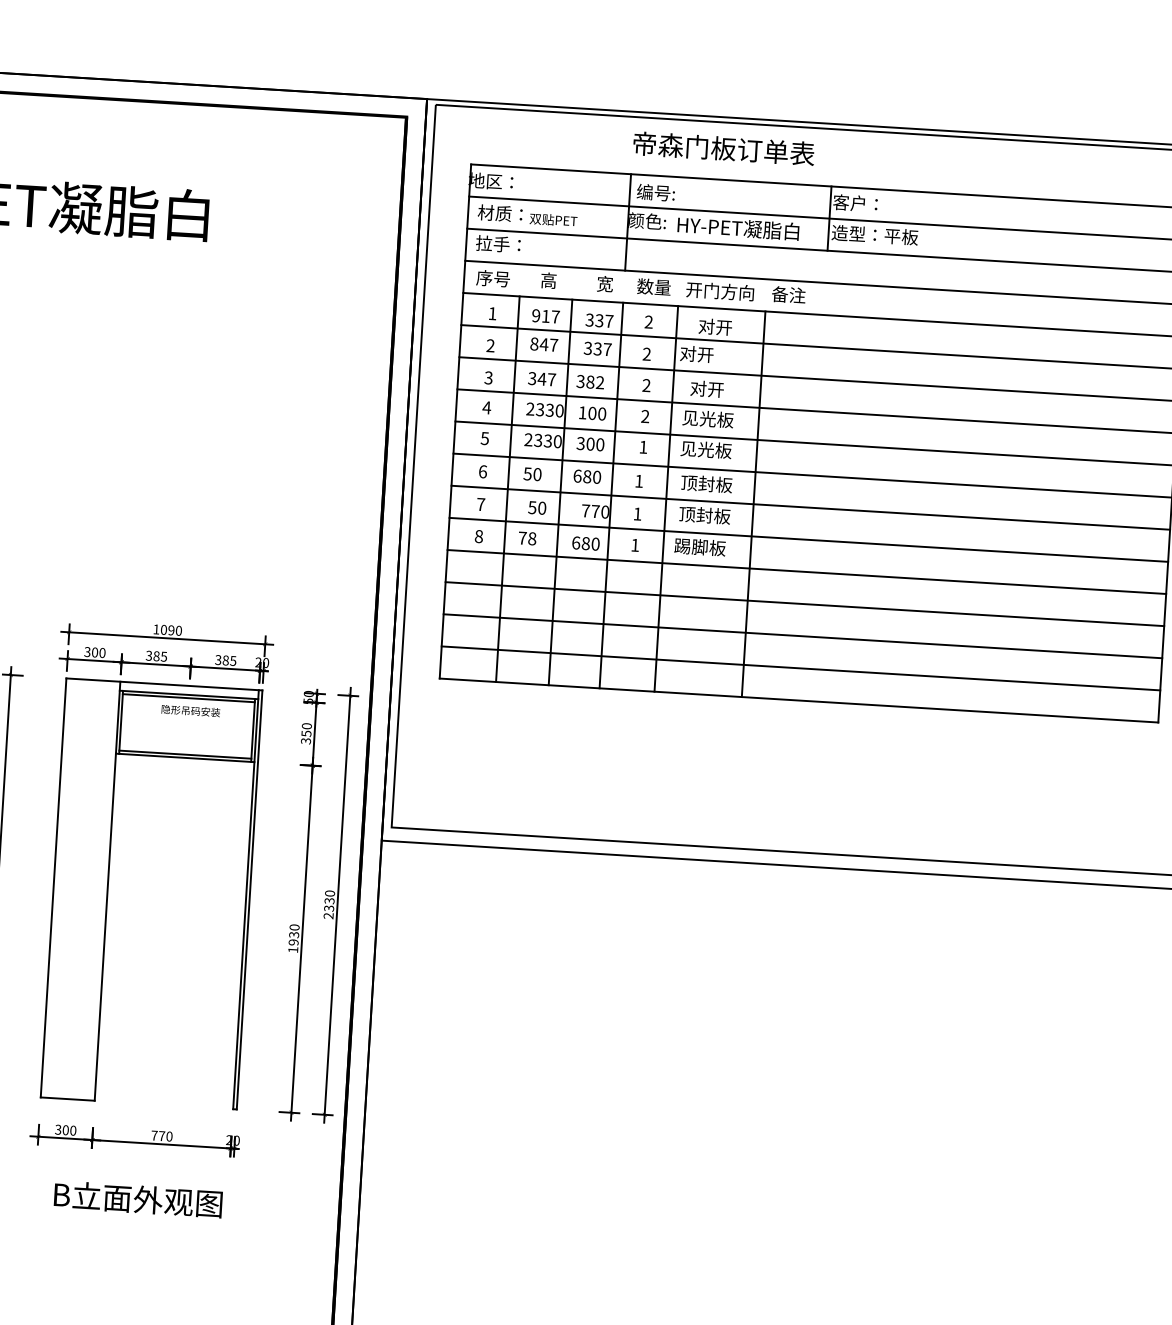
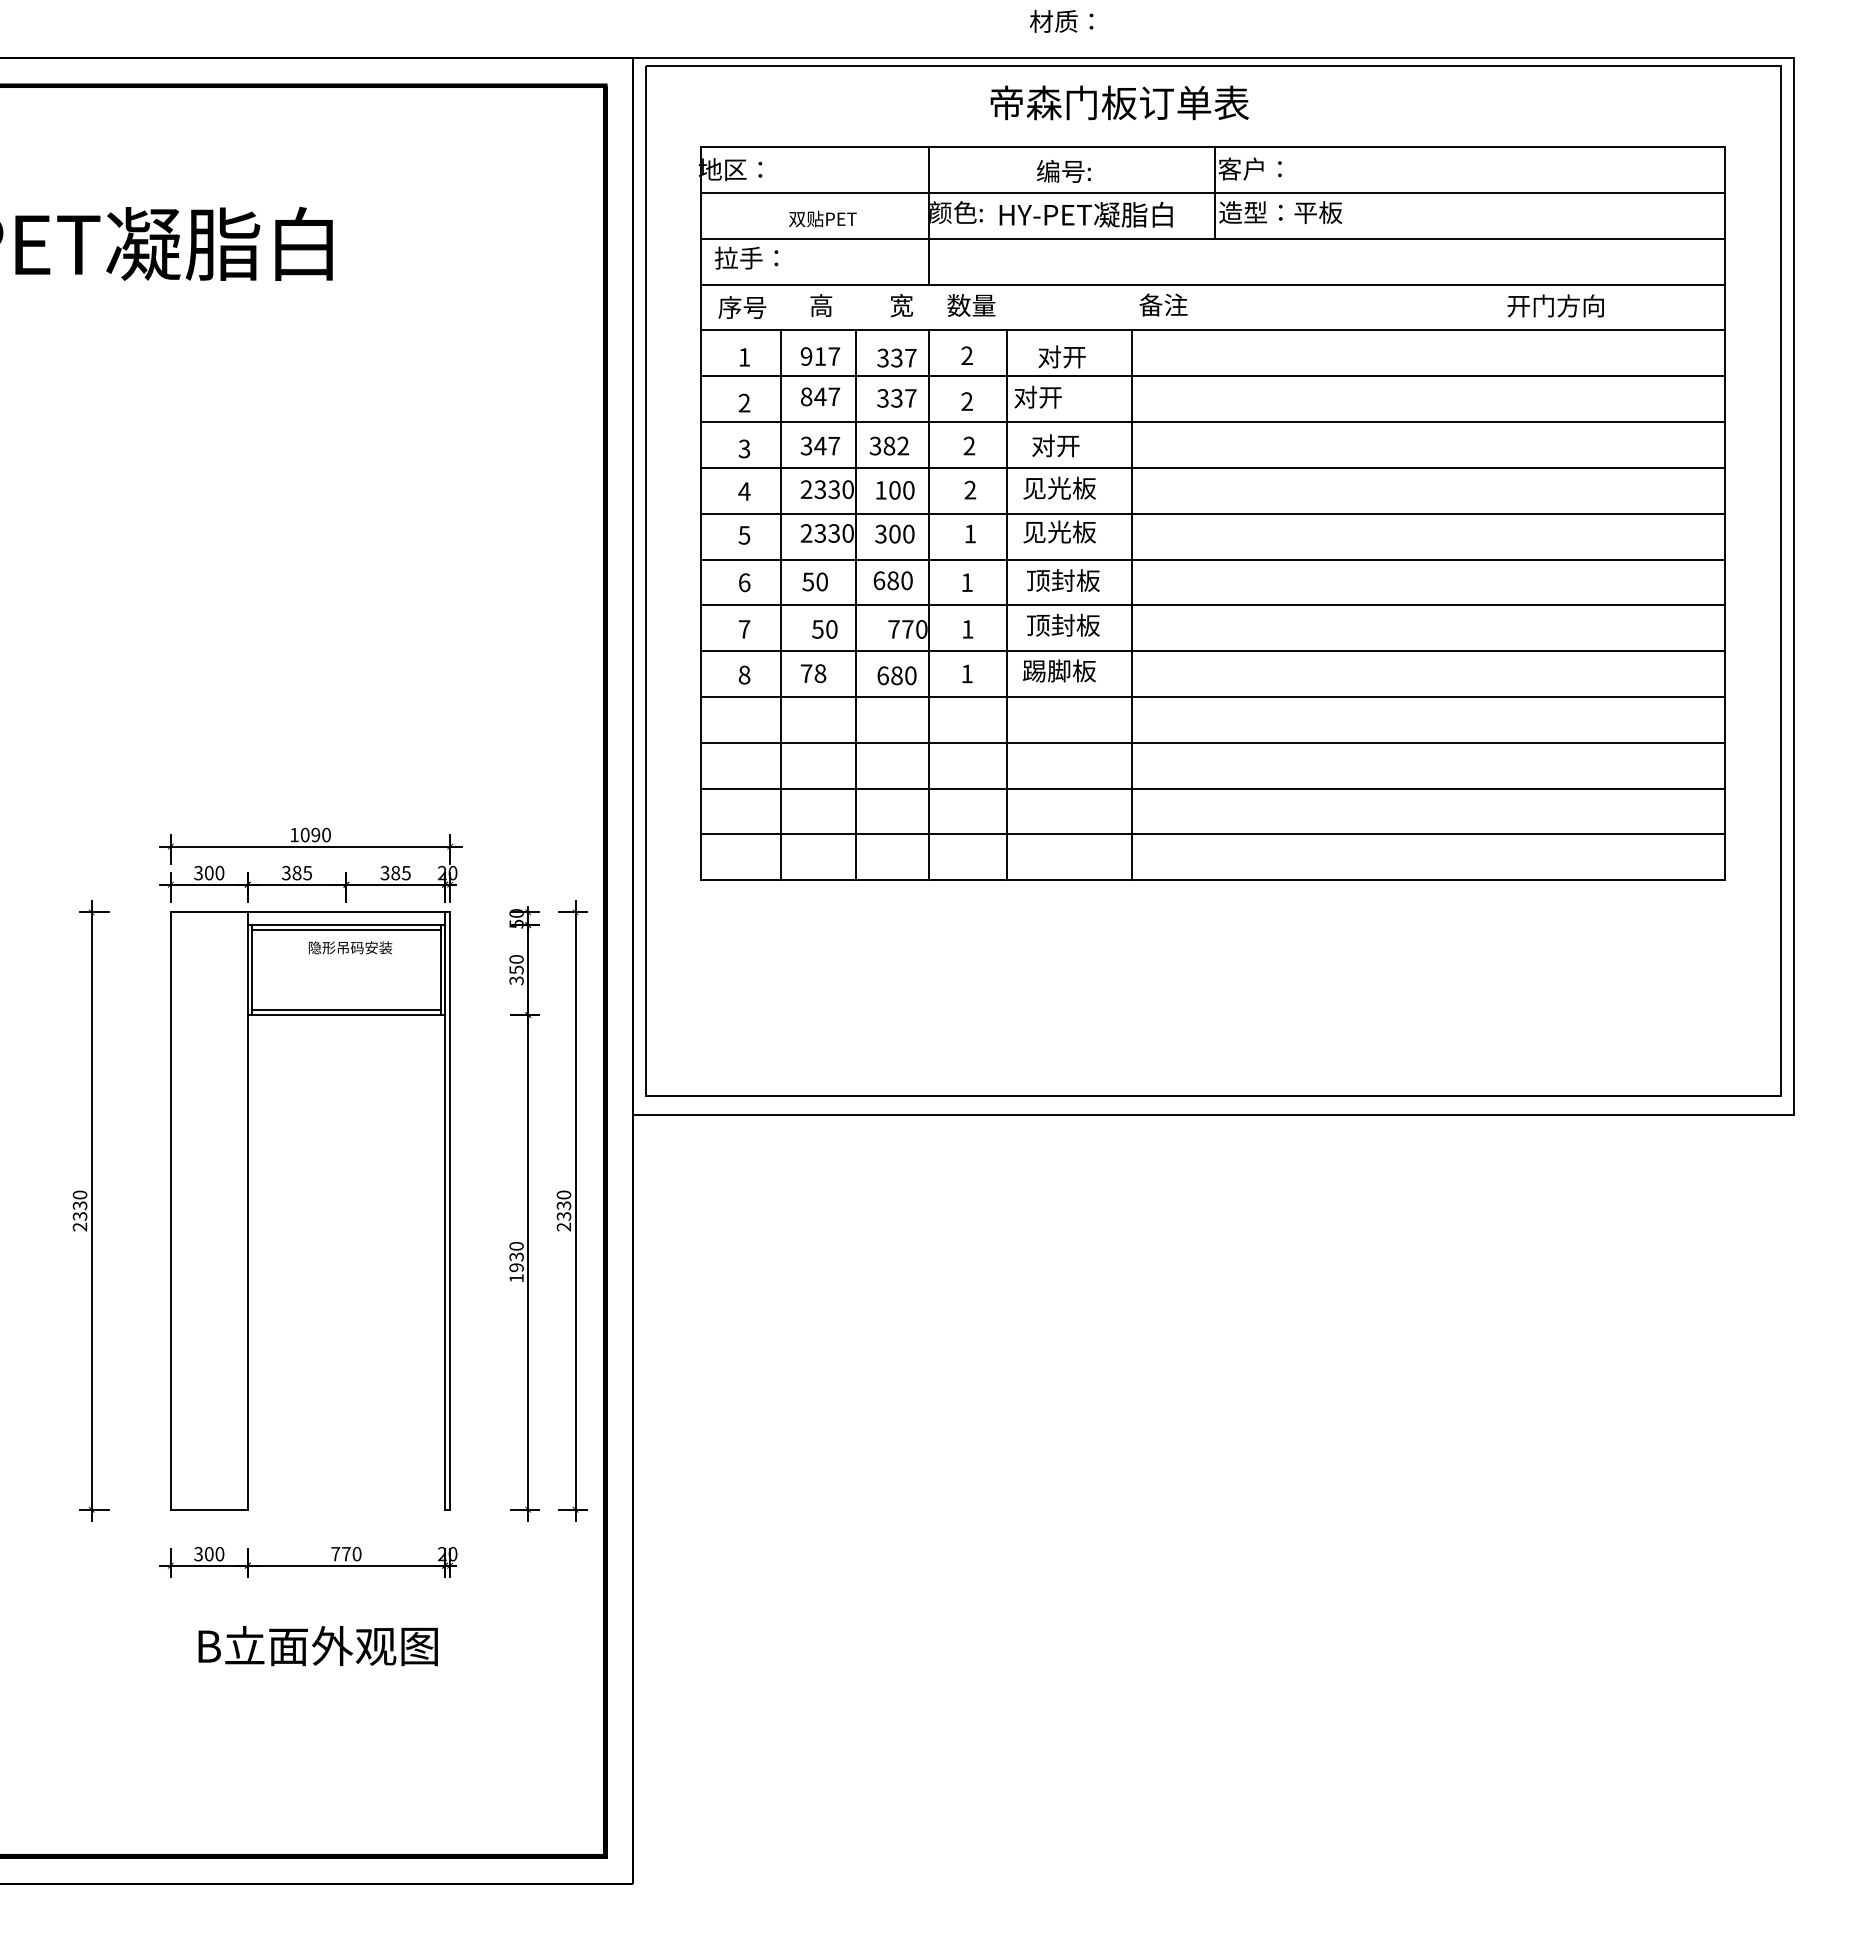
text: (723, 148) -> (1119, 102), moved
text: (655, 192) -> (1063, 171), moved
text: (500, 213) -> (1061, 21), moved
text: (720, 291) -> (1555, 305), moved

